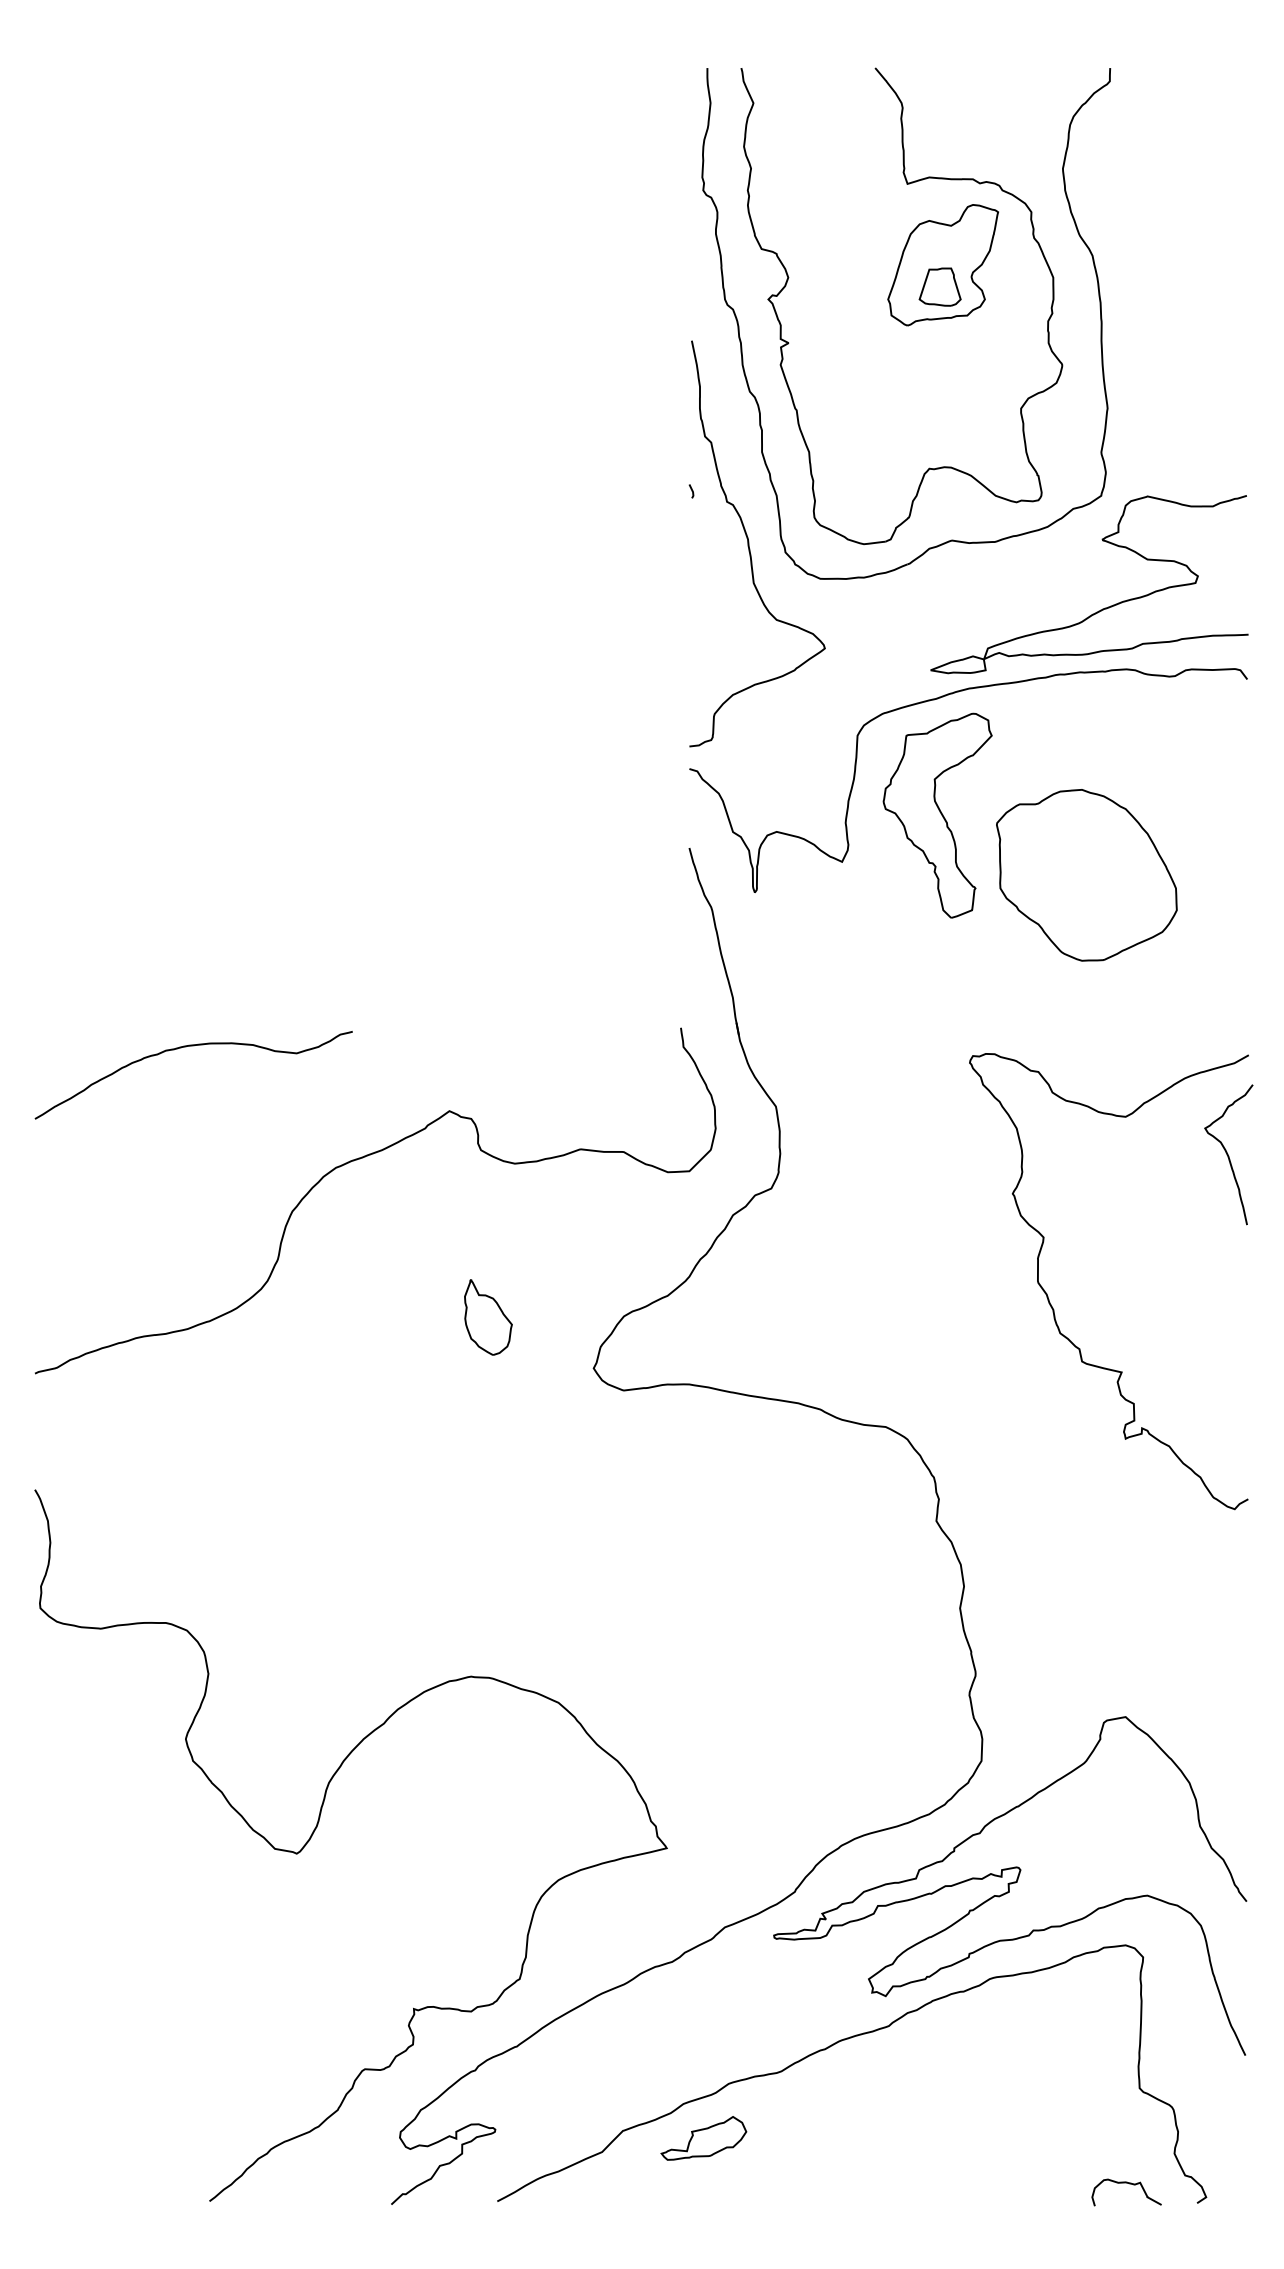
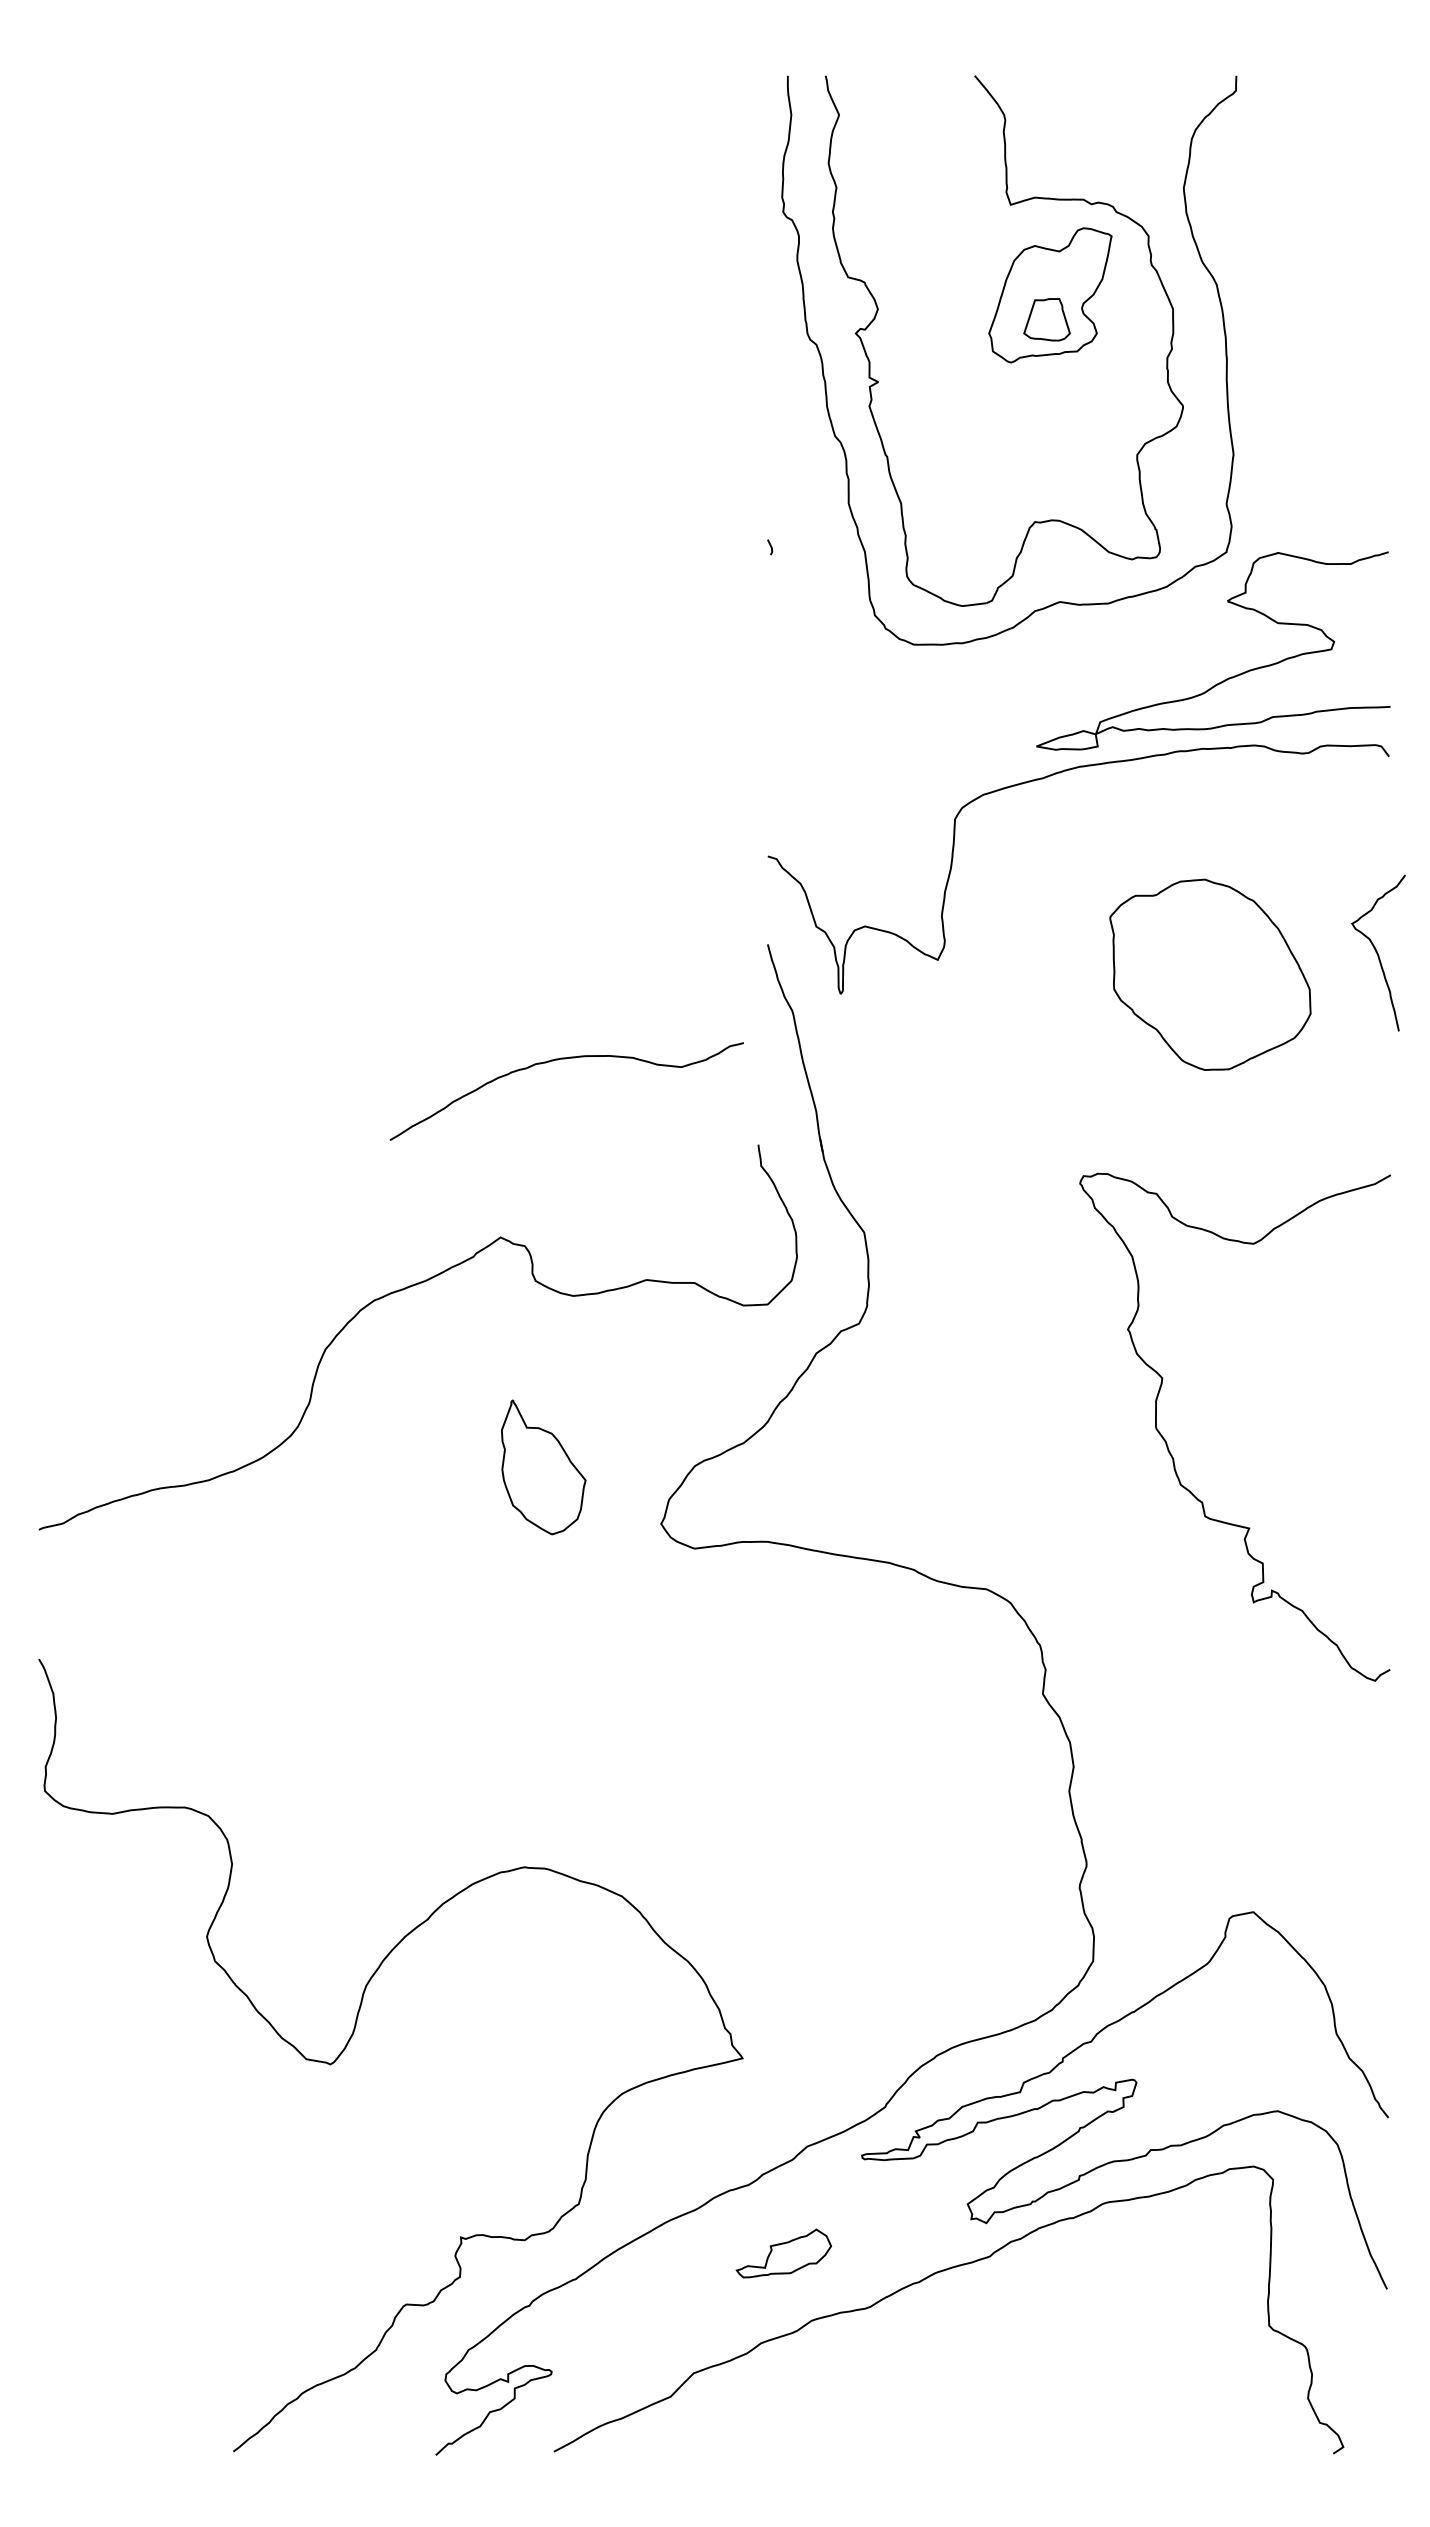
curve: (749, 543) -> (834, 605), removed
part: (937, 815) -> (1044, 908), removed
curve: (192, 1046) -> (565, 1059), moved
curve: (1227, 1154) -> (1377, 952), moved
part: (488, 1316) -> (544, 1466), size x1.6
part: (703, 2138) -> (783, 2253), moved
curve: (1128, 2184) -> (1256, 2432), removed

